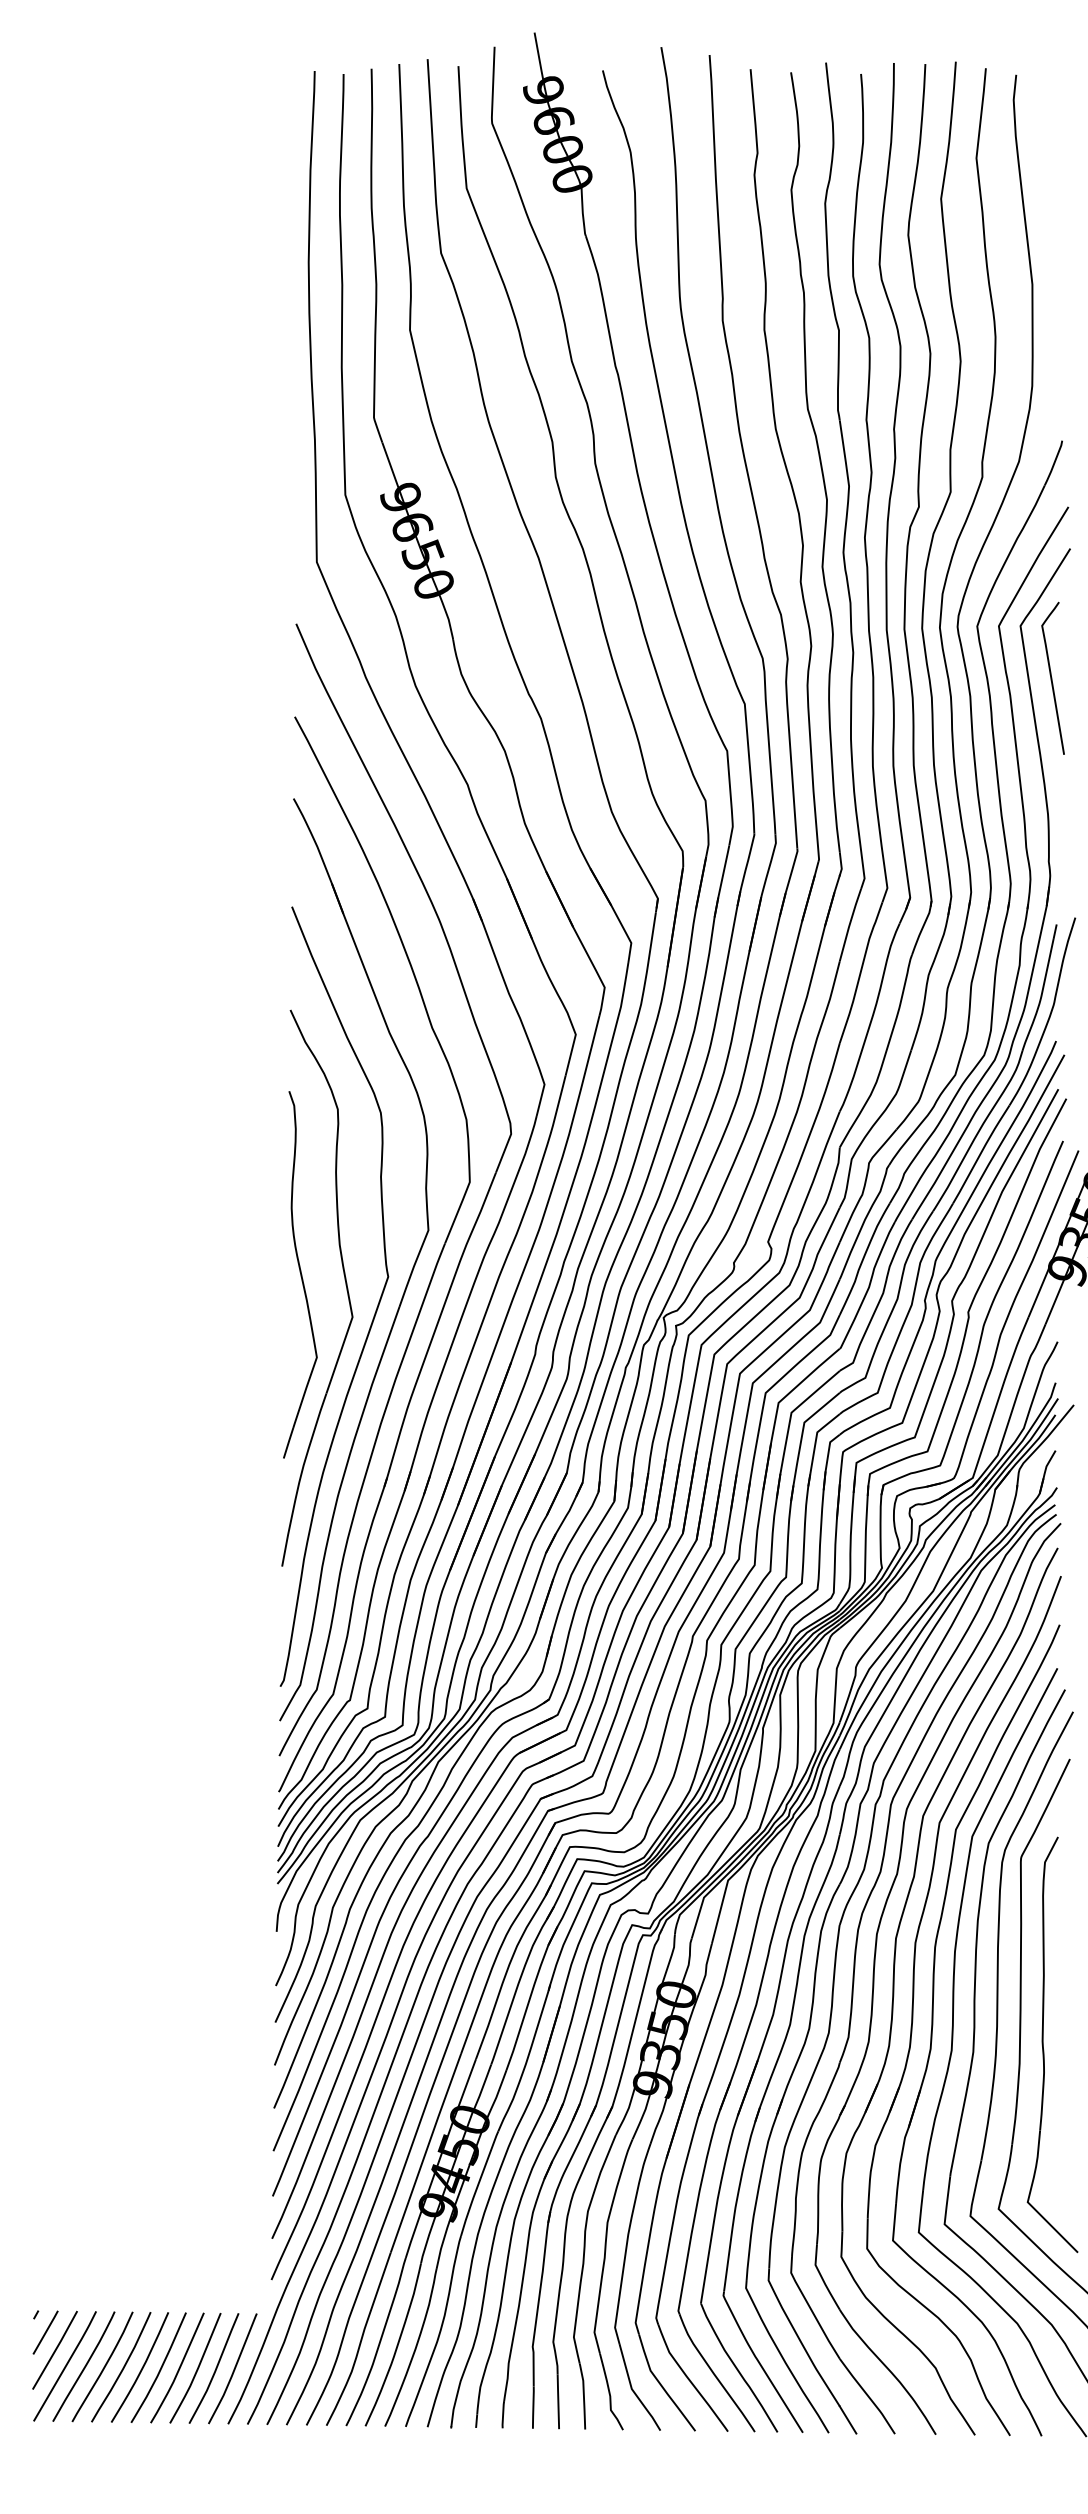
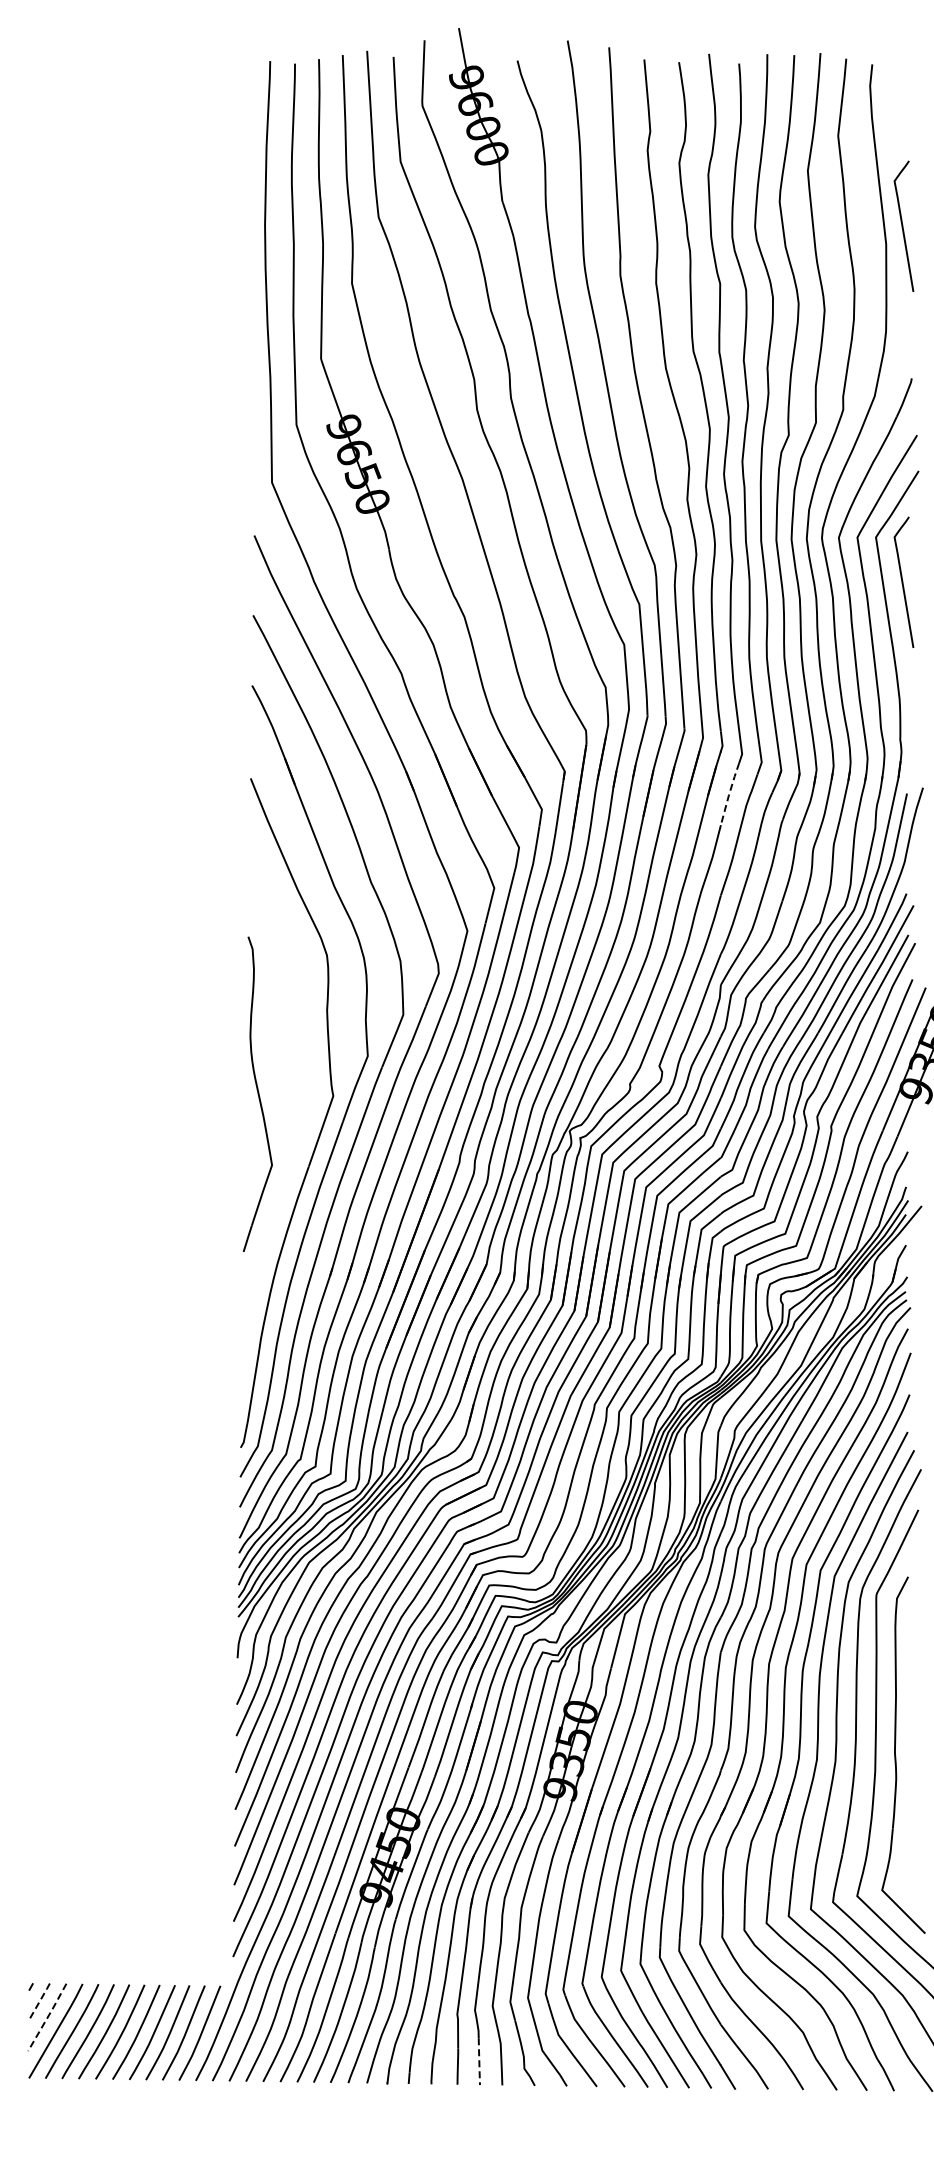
curve: (1052, 262) -> (903, 225), added
line: (849, 925) -> (729, 794), solid -> dashed
part: (344, 1279) -> (295, 1098), removed
line: (45, 2331) -> (39, 2001), solid -> dashed
line: (55, 2350) -> (47, 2017), solid -> dashed
line: (558, 2401) -> (479, 2061), solid -> dashed

